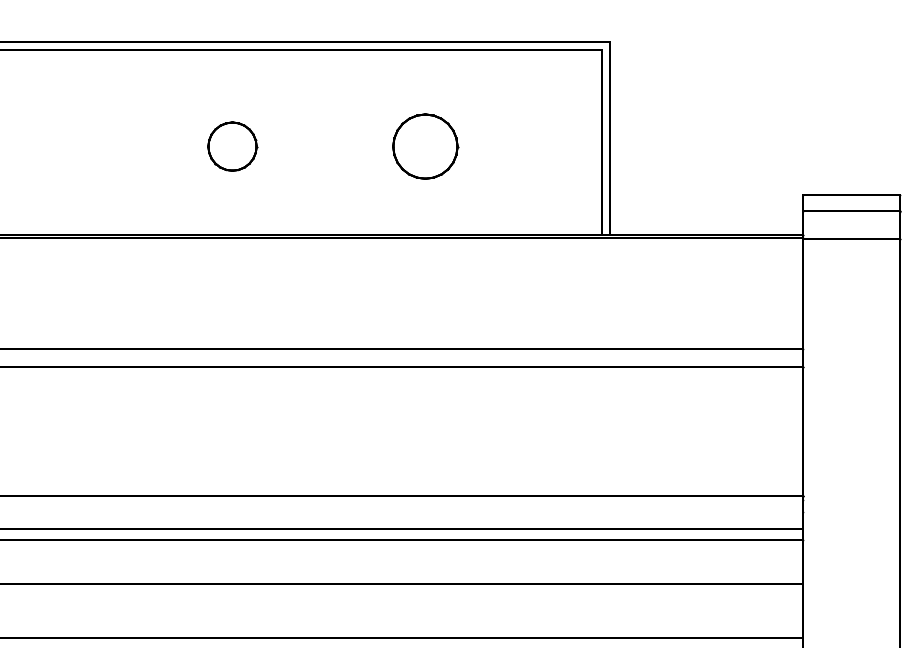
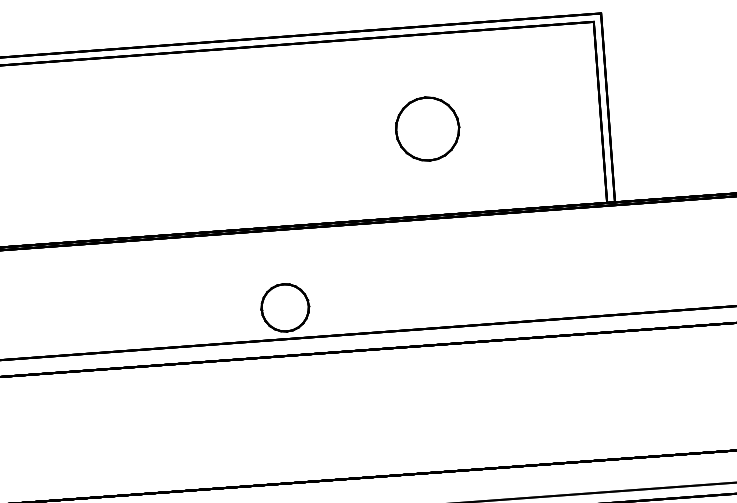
part: (232, 146) -> (285, 307), moved

